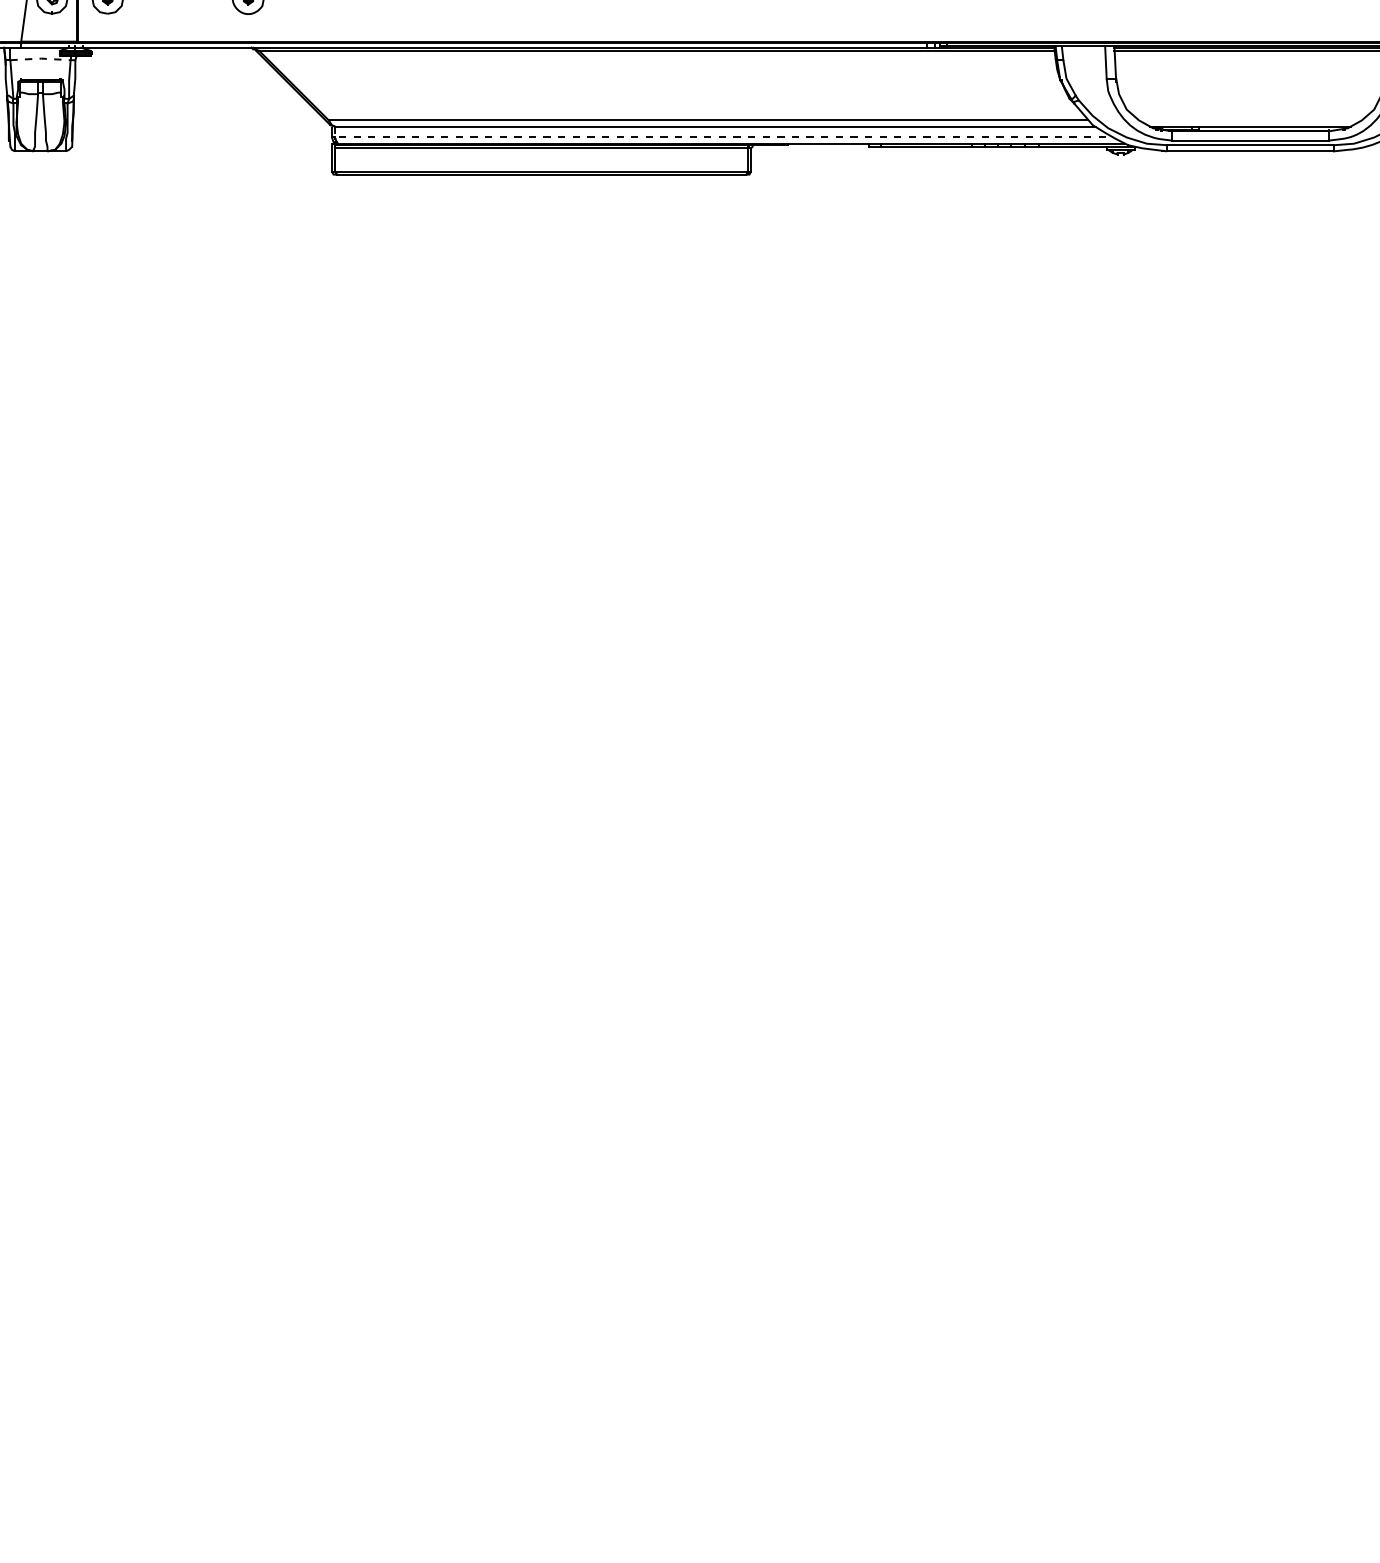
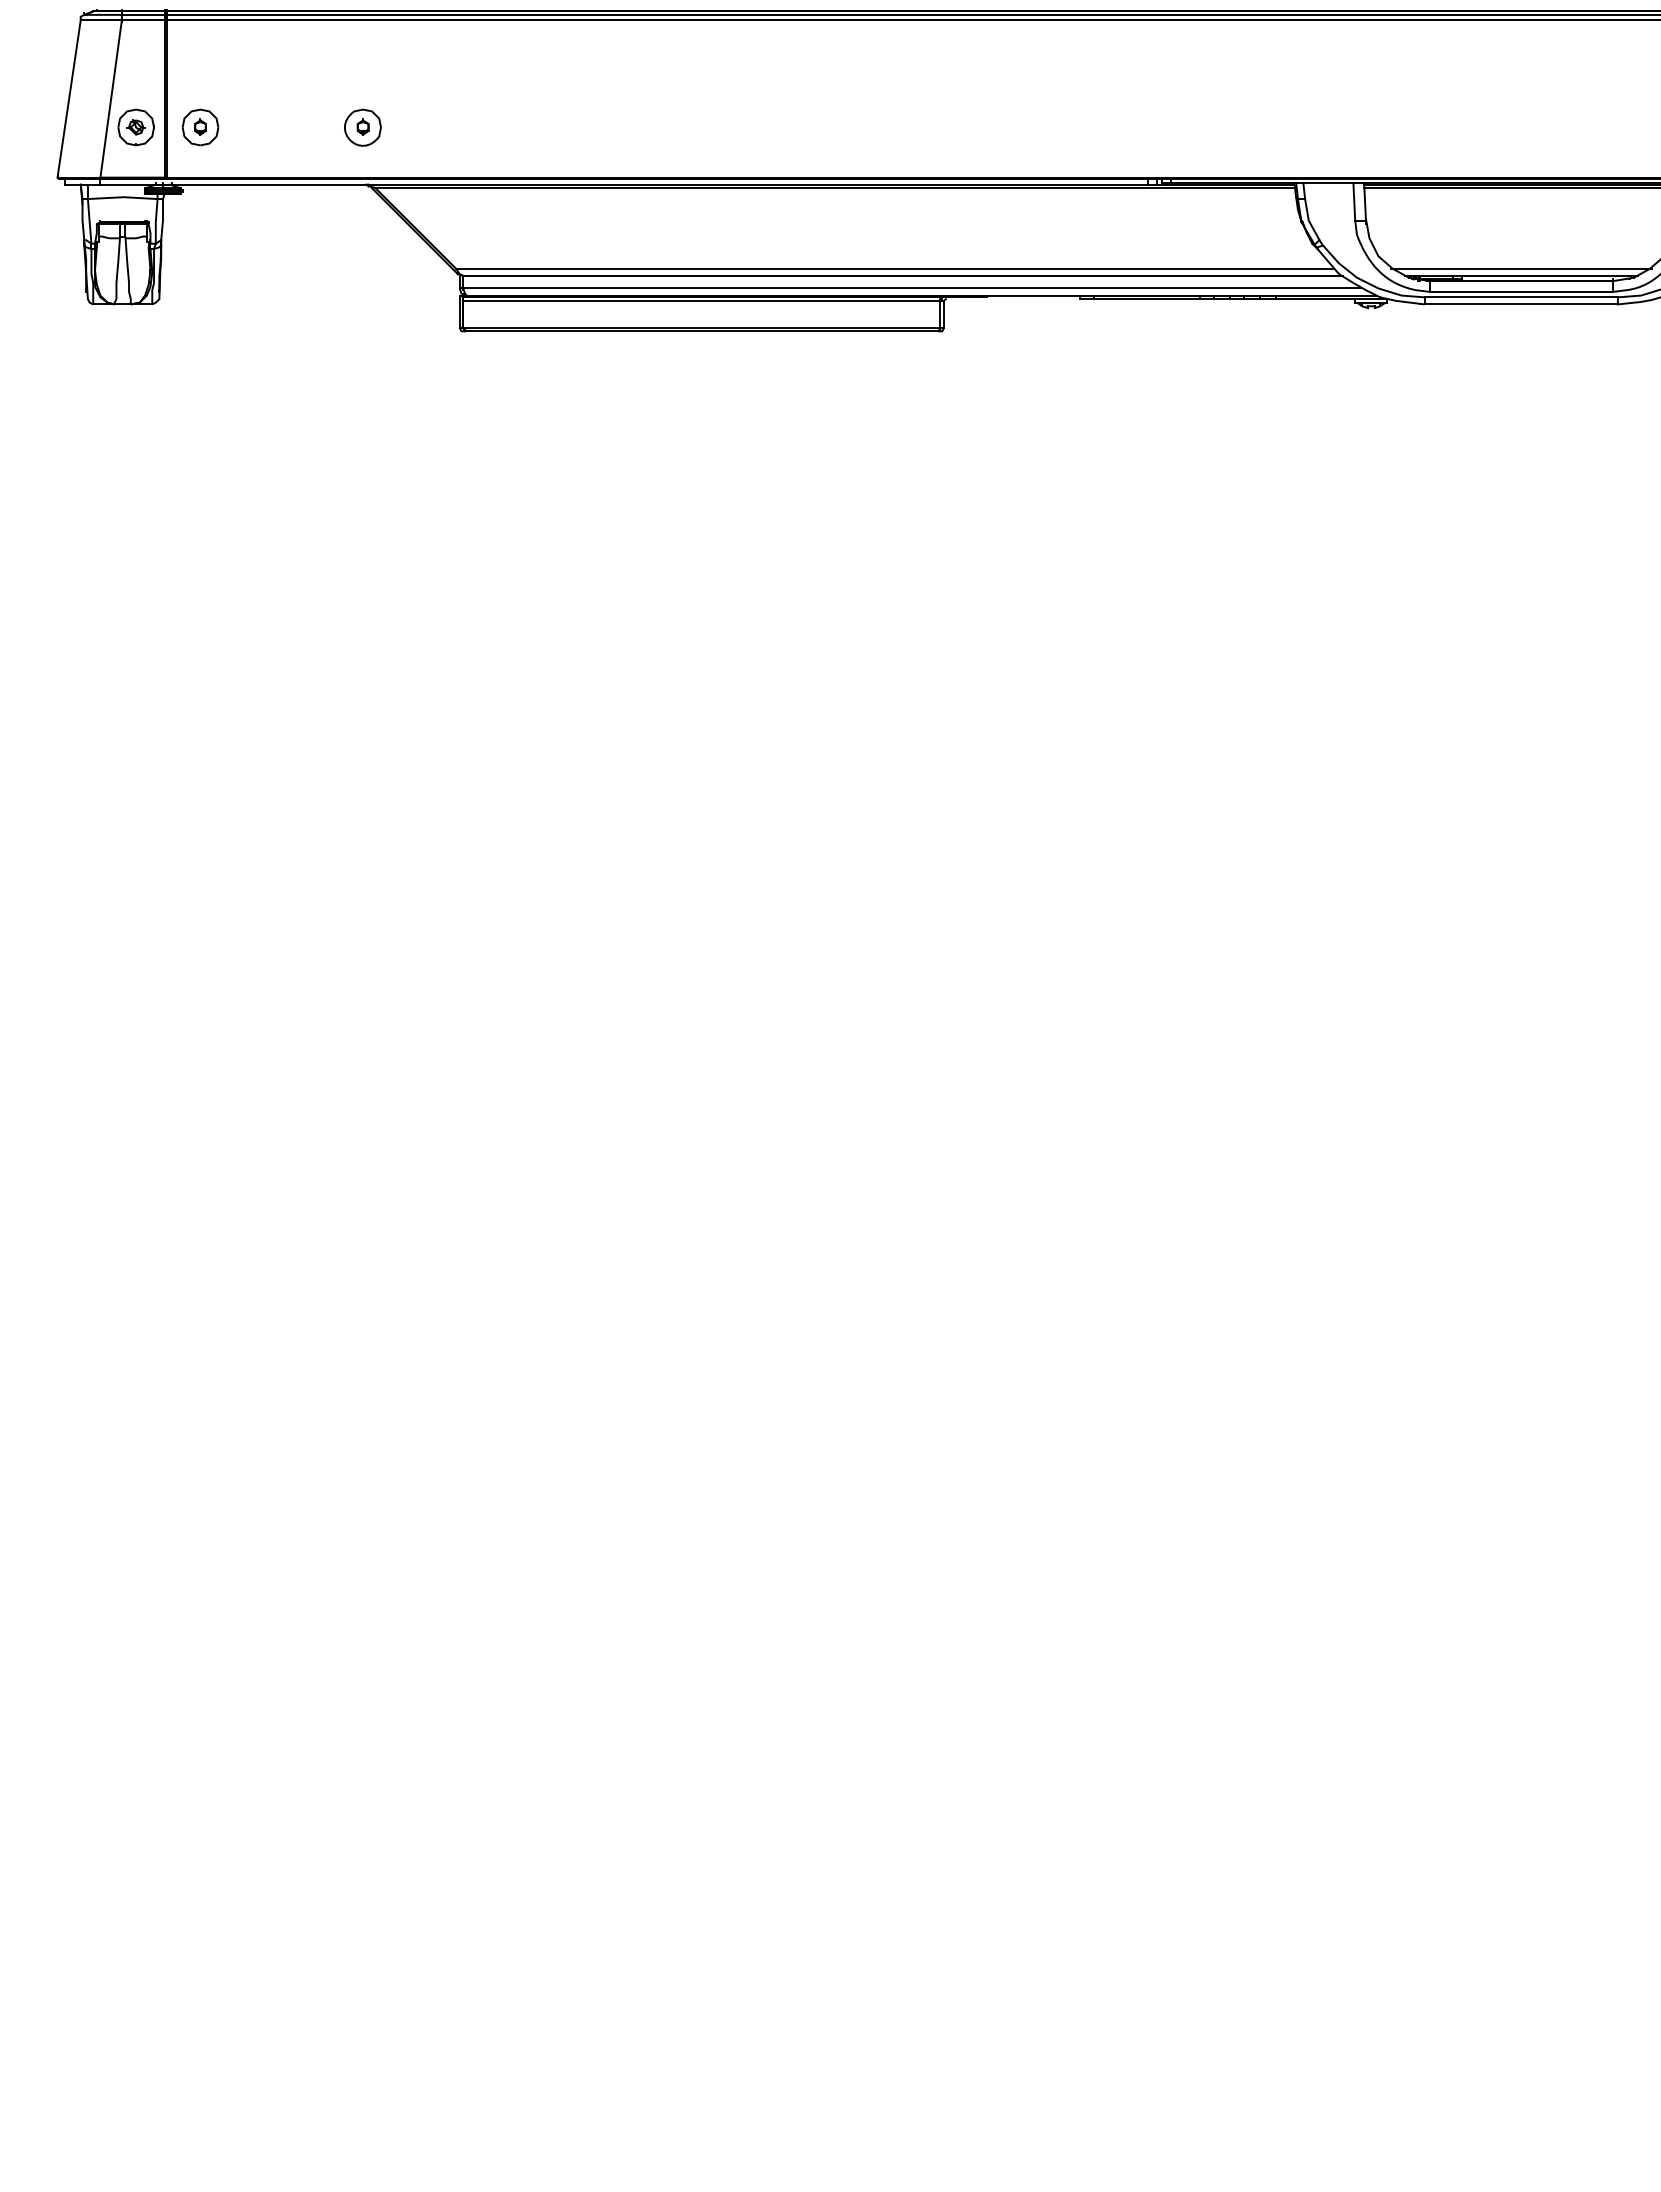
line: (42, 58) -> (125, 197), dashed -> solid
line: (1249, 120) -> (1520, 268), added
line: (718, 137) -> (906, 288), dashed -> solid

